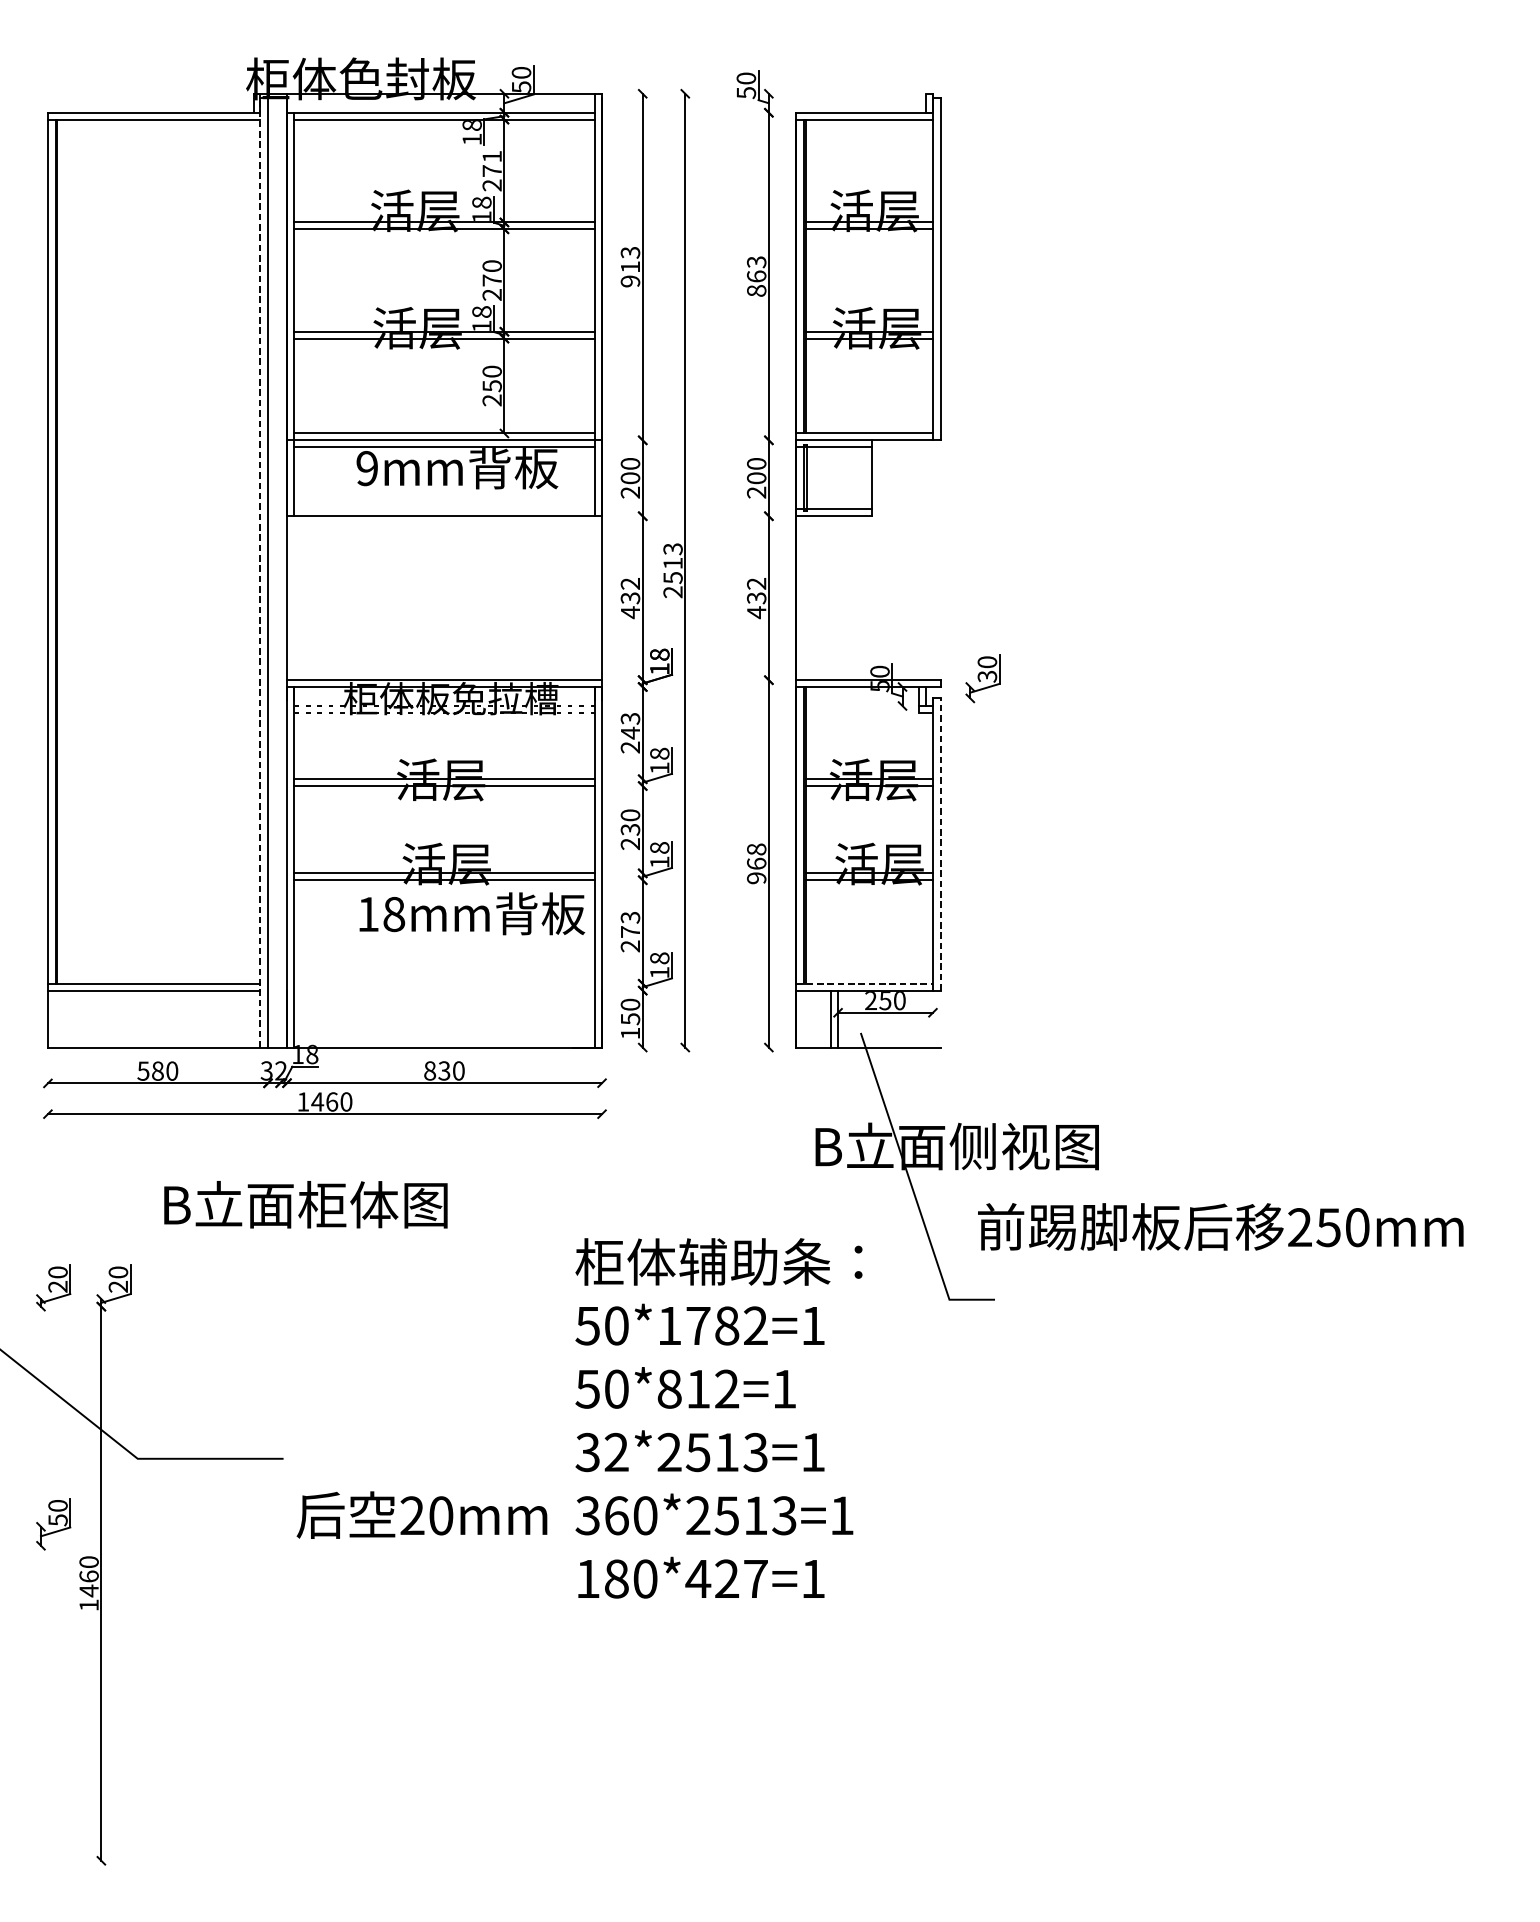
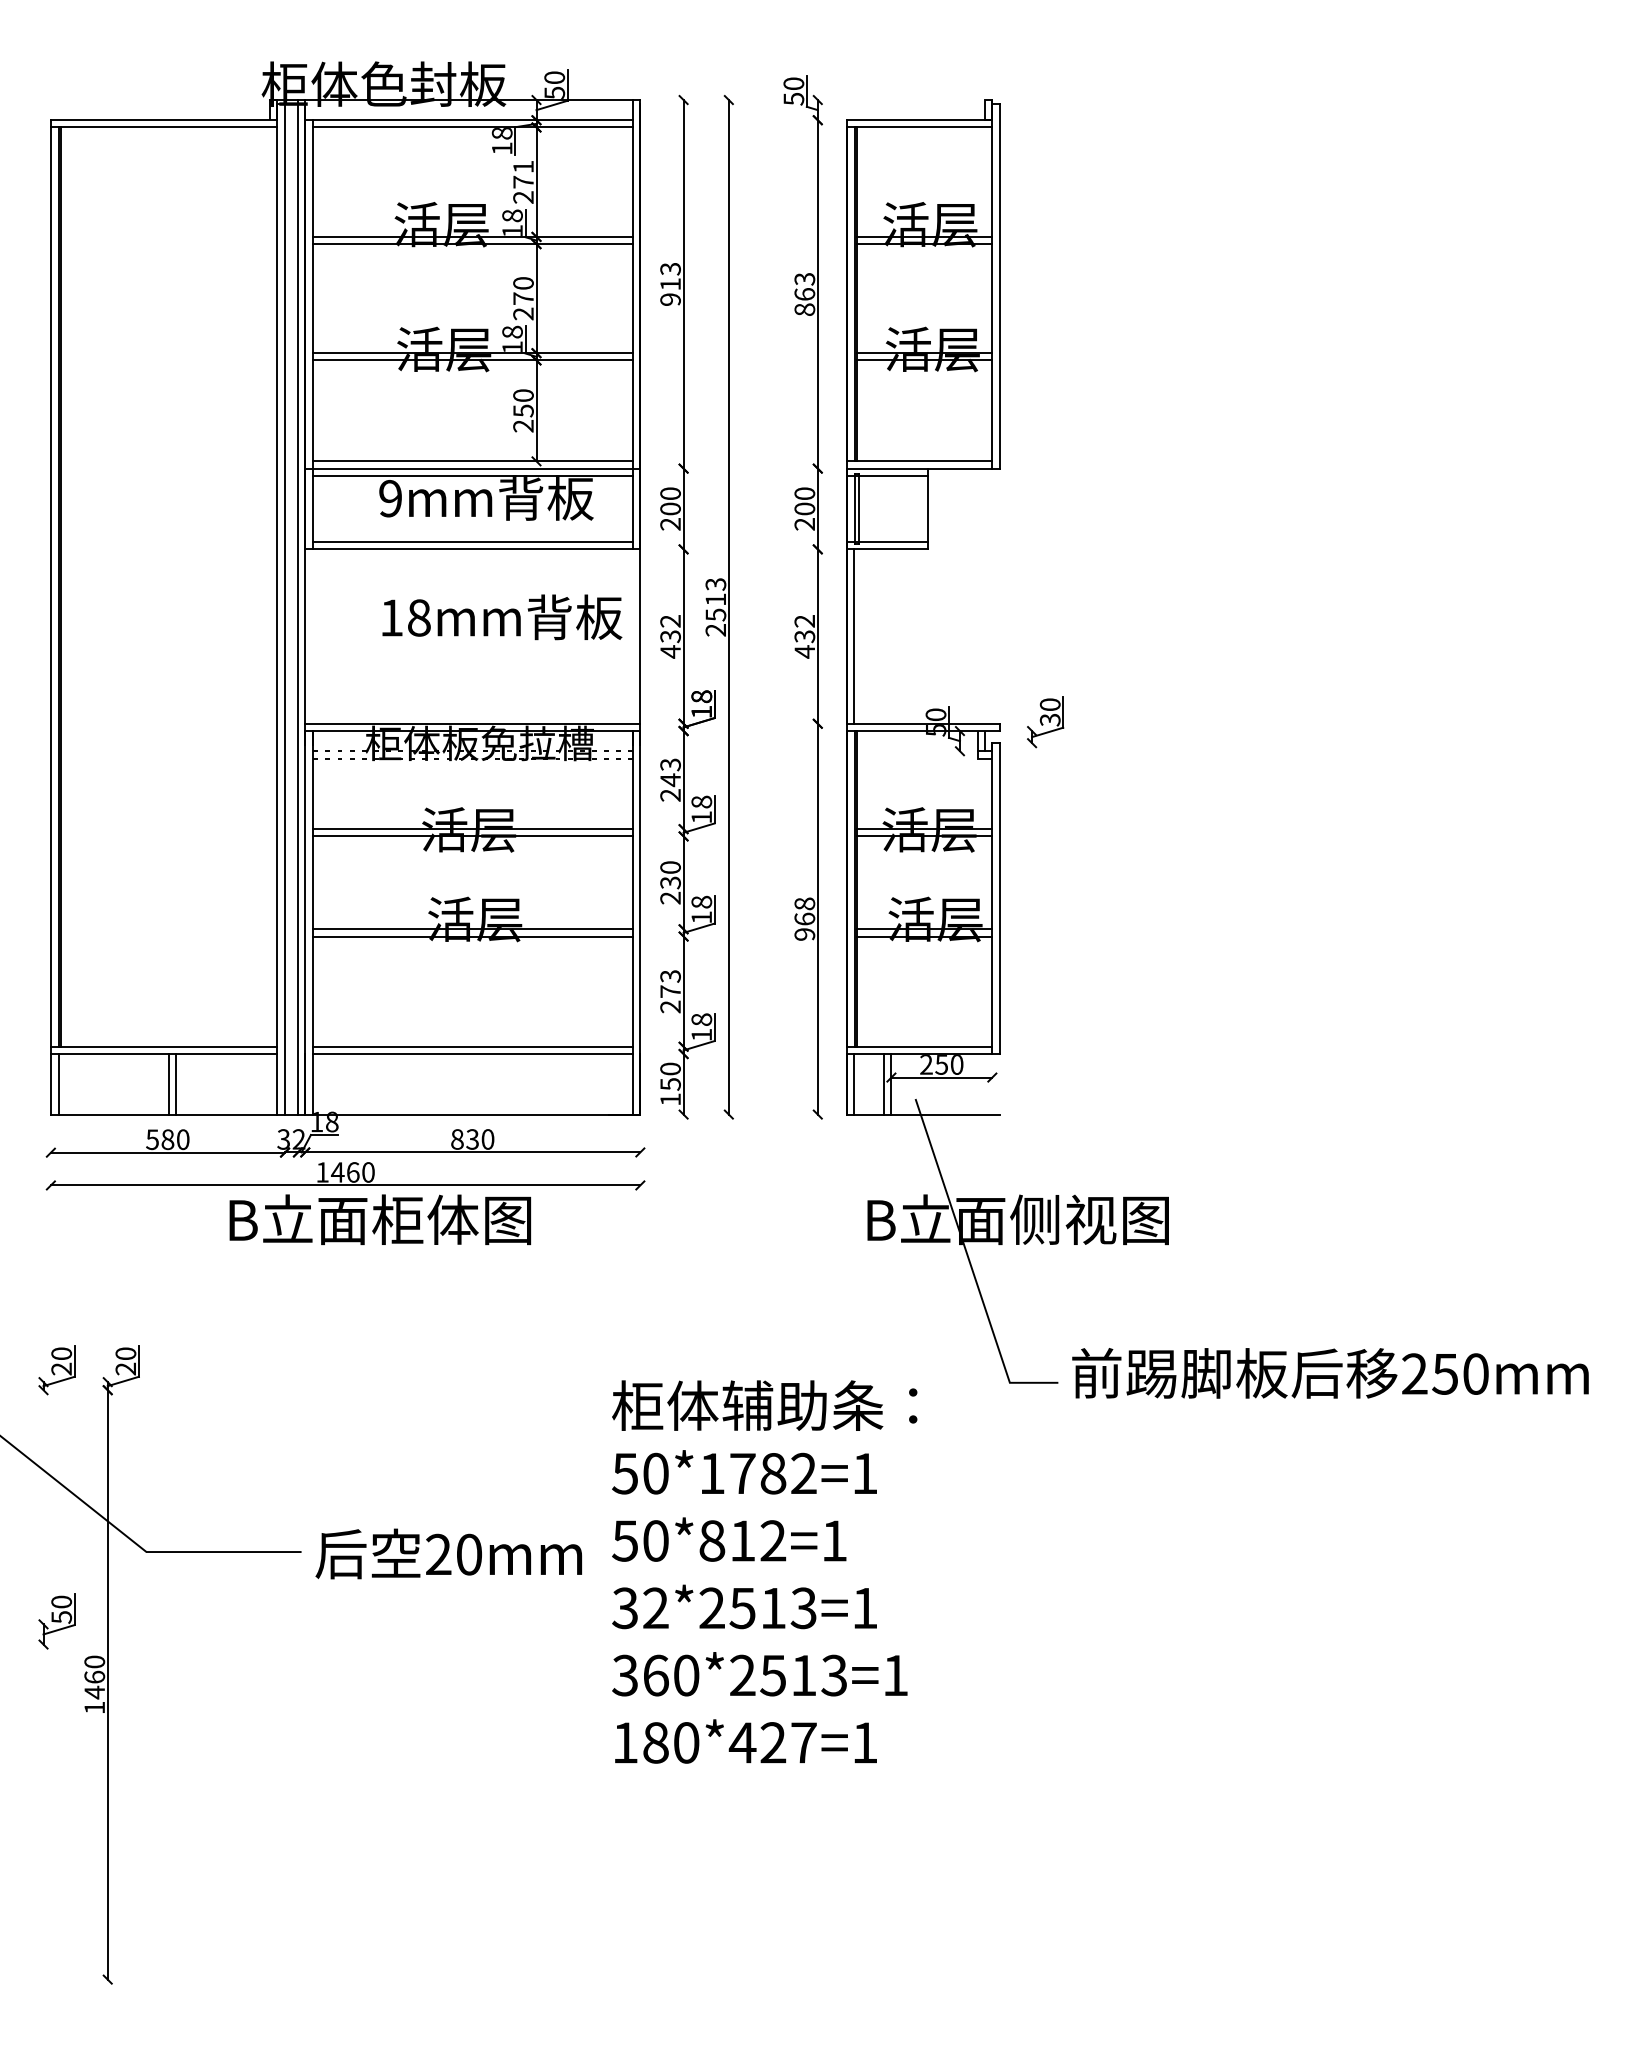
line: (444, 509) -> (472, 542), added
line: (279, 570) -> (297, 607), added
line: (260, 571) -> (277, 608), dashed -> solid
line: (803, 598) -> (854, 636), added
line: (940, 844) -> (1000, 898), dashed -> solid
text: (472, 913) -> (502, 617), moved
line: (444, 983) -> (472, 1046), added
line: (864, 983) -> (919, 1046), dashed -> solid
line: (444, 991) -> (472, 1054), added
line: (55, 1019) -> (58, 1084), added
line: (158, 1019) -> (168, 1084), added
line: (165, 1019) -> (176, 1084), added
line: (803, 1019) -> (854, 1084), added
text: (305, 1204) -> (379, 1219), moved
text: (1220, 1227) -> (1330, 1373), moved
text: (718, 1417) -> (764, 1571), moved
text: (421, 1514) -> (448, 1553), moved

